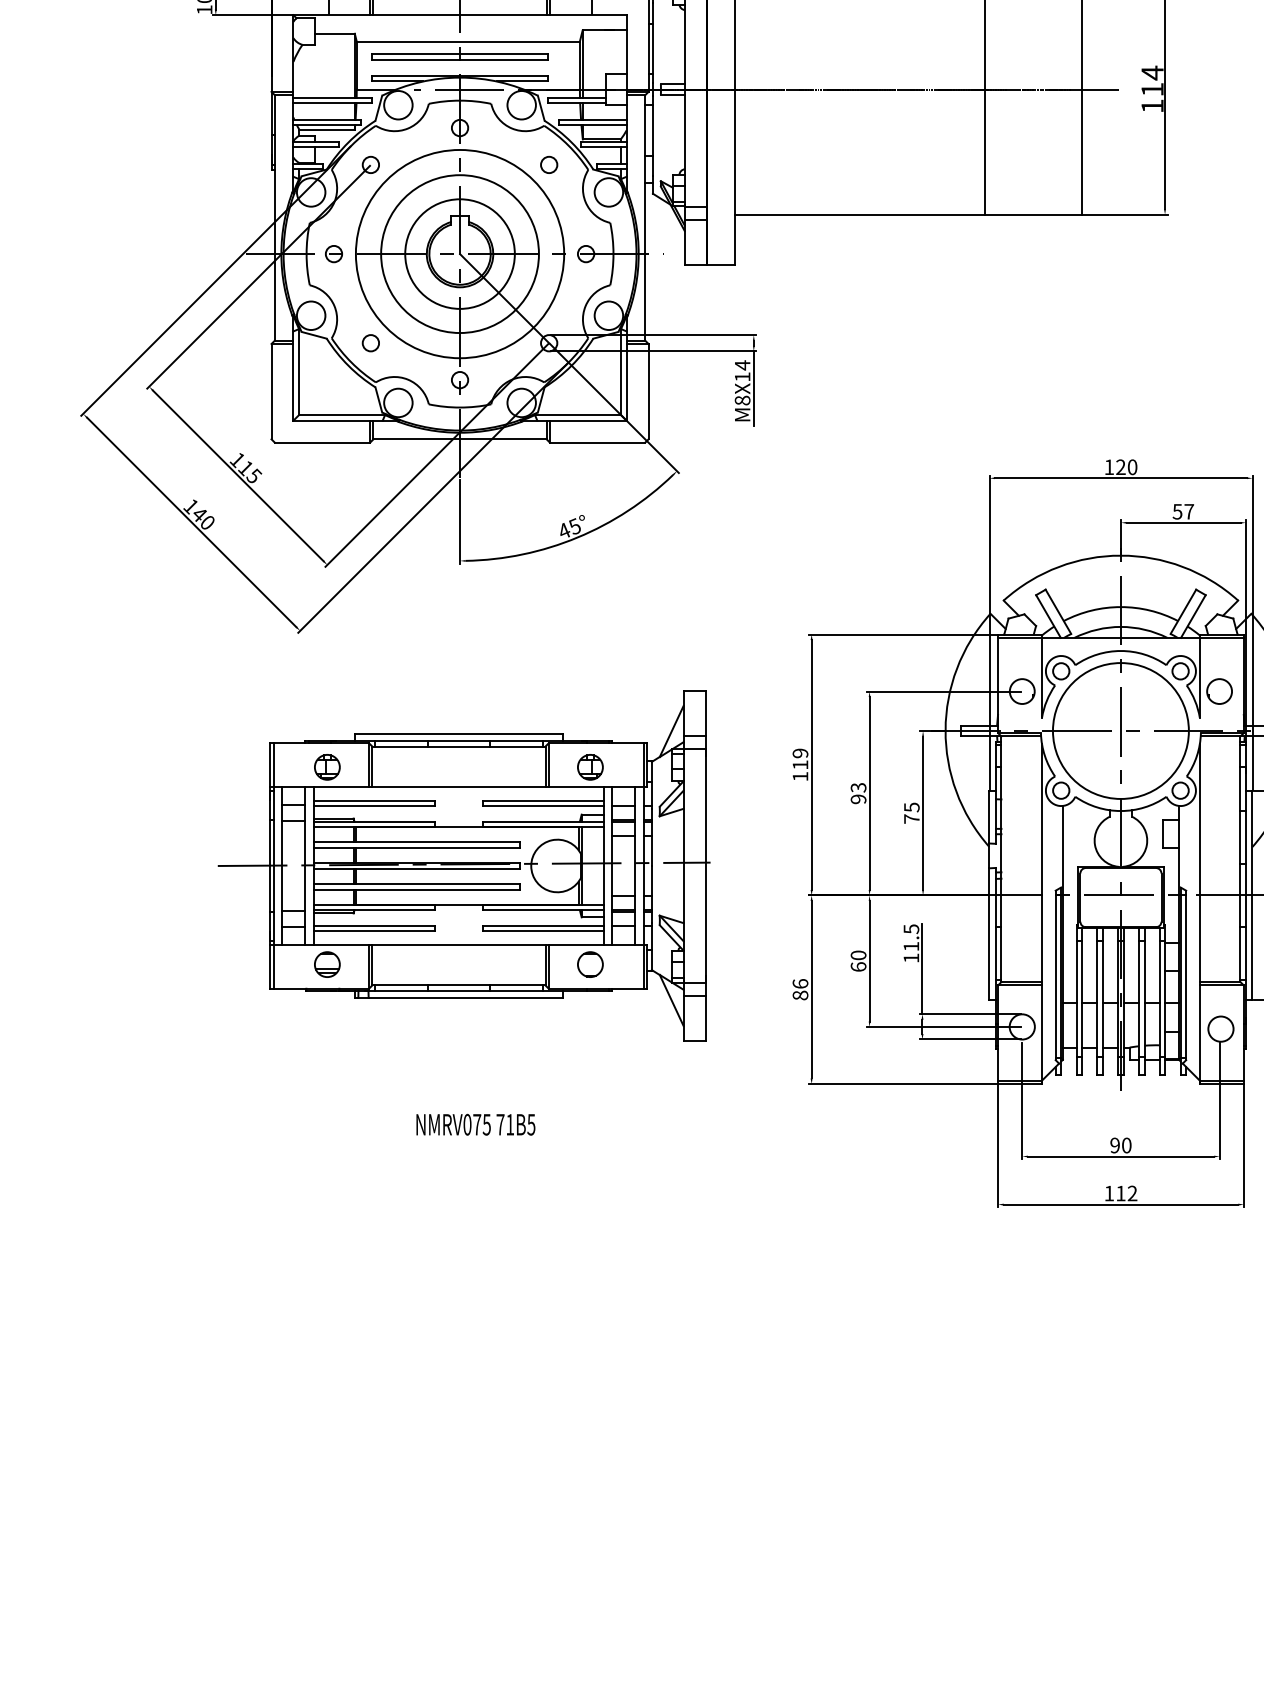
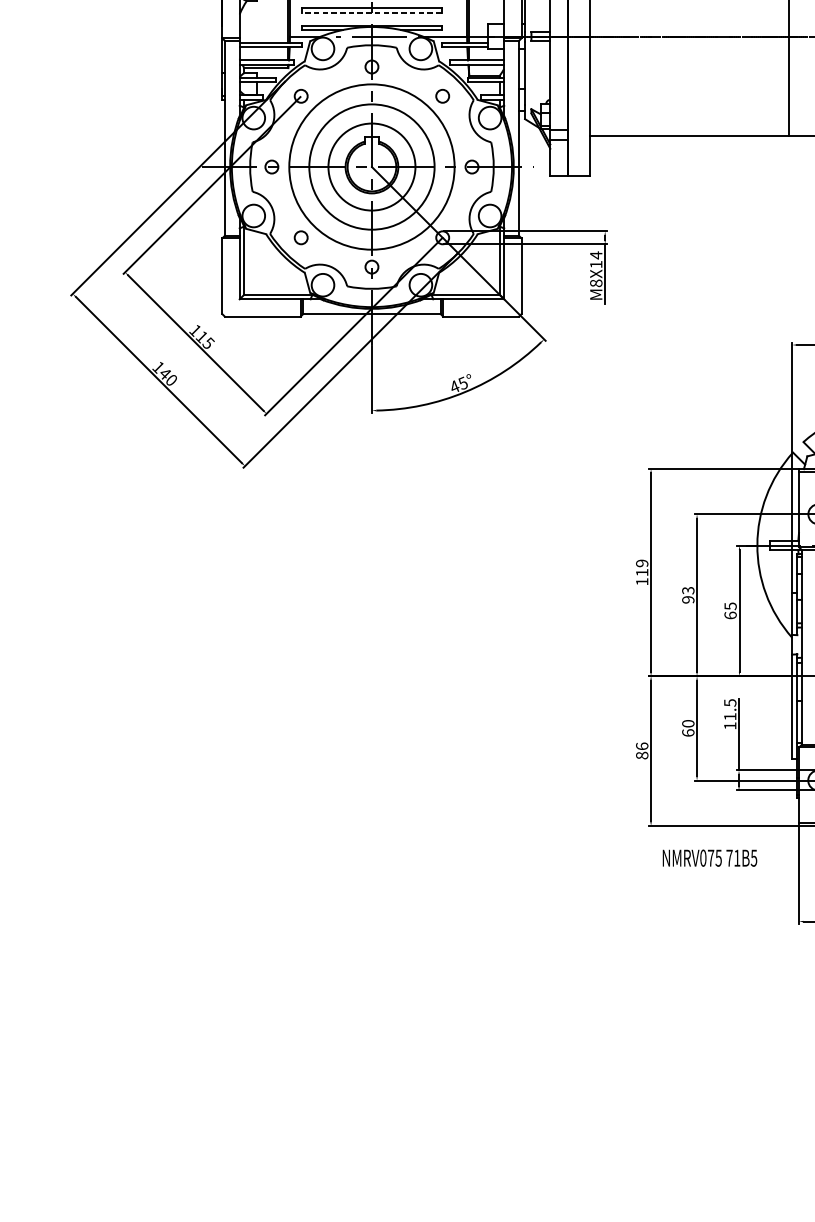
line: (460, 59) -> (372, 12), solid -> dashed
text: (911, 818) -> (730, 615), 75 -> 65
part: (463, 865) -> (374, 652), removed
text: (475, 1124) -> (709, 857), moved

